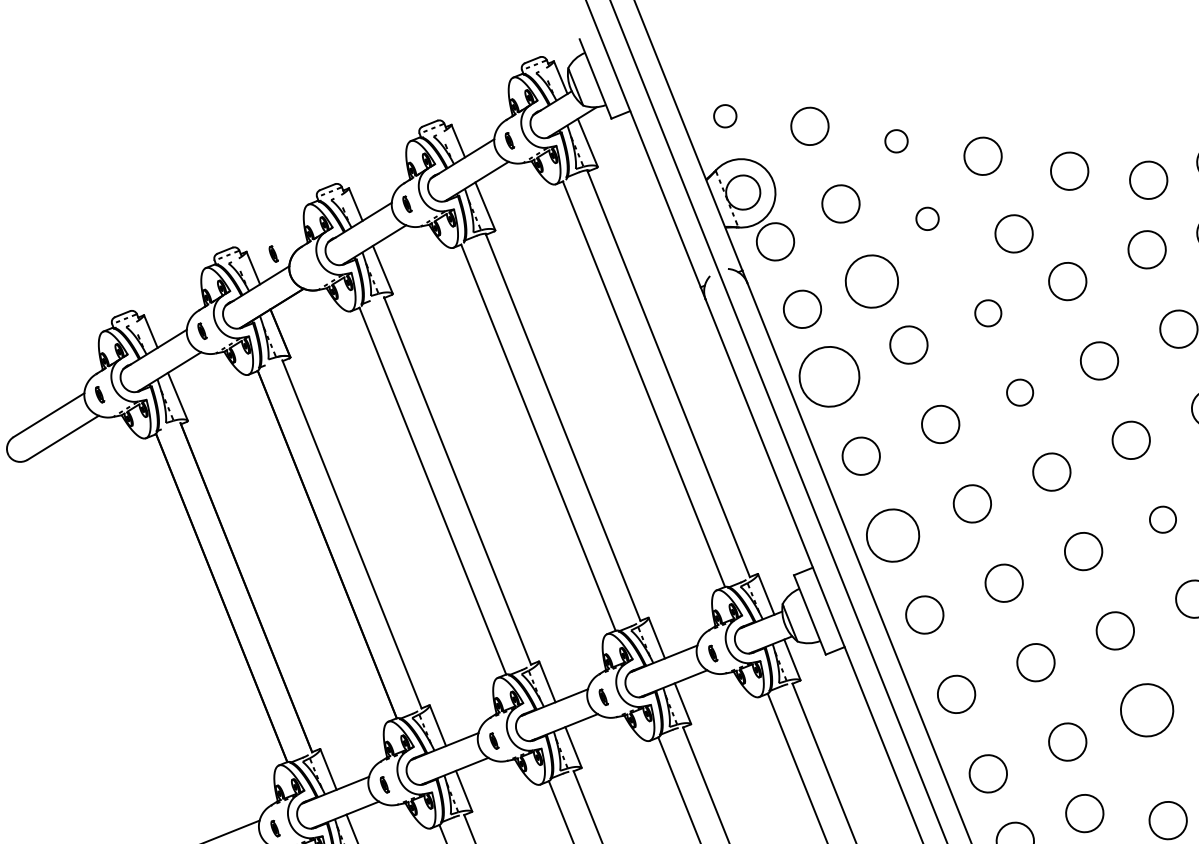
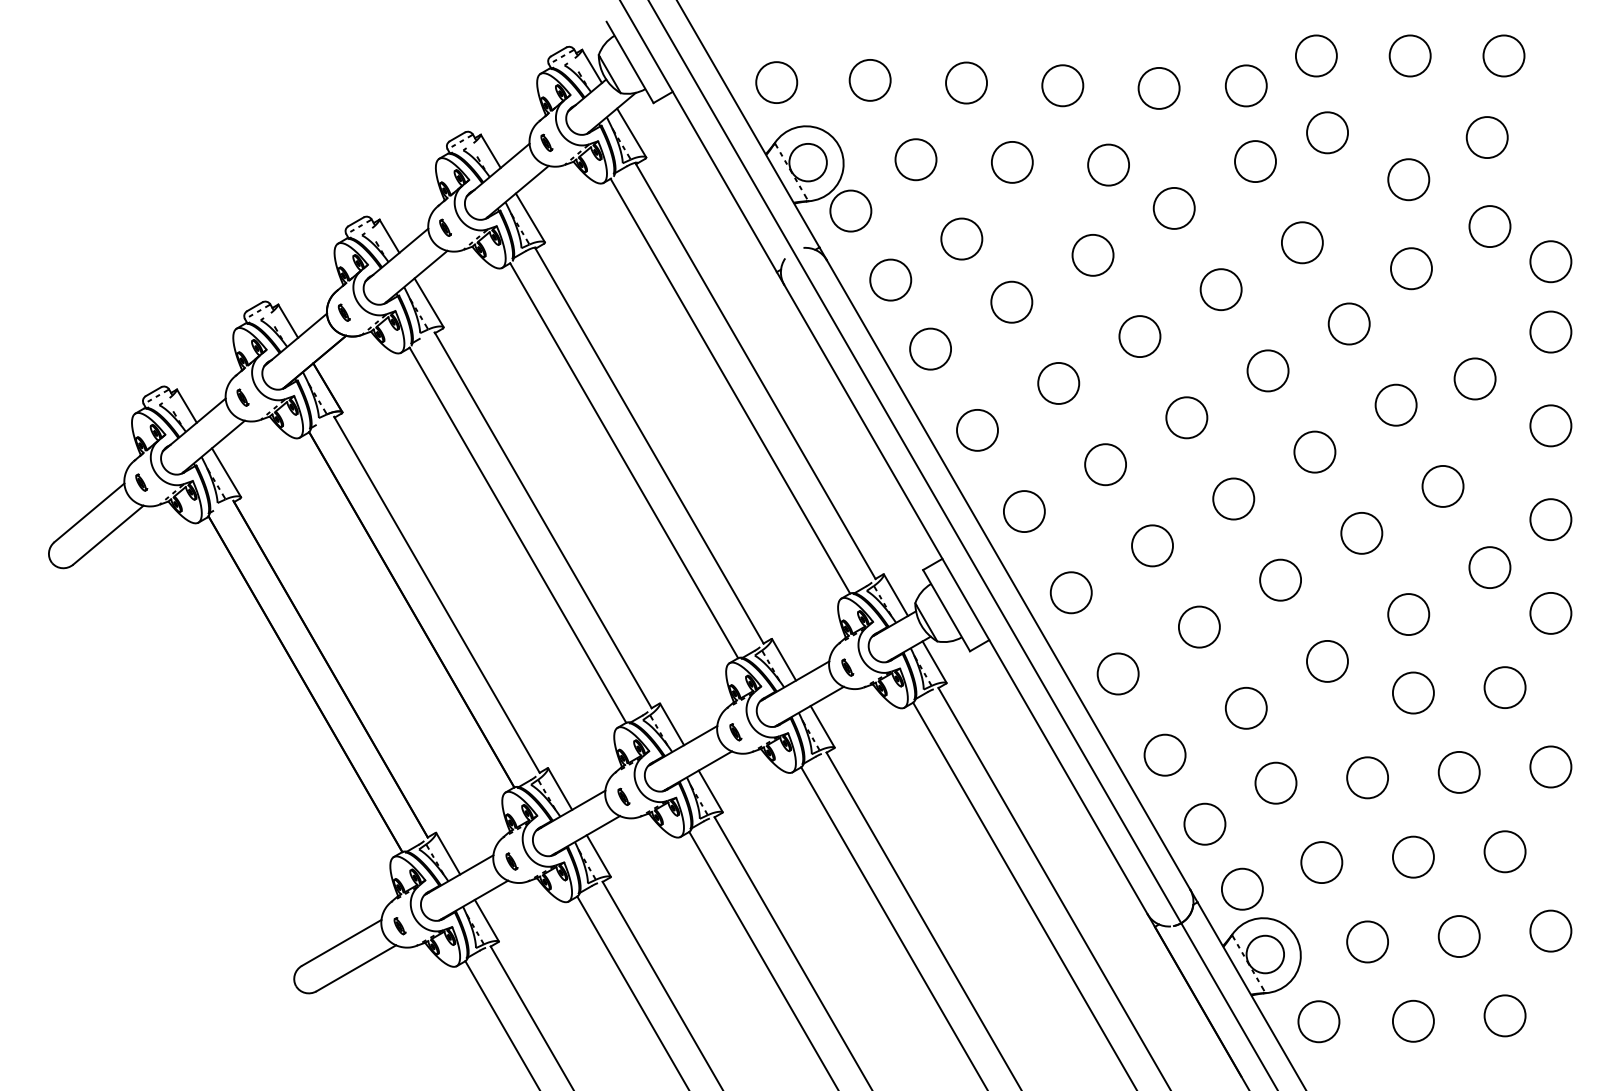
circle: (725, 116) -> (776, 82), size x1.67
circle: (896, 140) -> (966, 82), size x1.67
circle: (926, 217) -> (1011, 161), size x1.67
part: (273, 253) -> (343, 312), moved
circle: (871, 280) -> (961, 238), size x0.71
circle: (987, 313) -> (1092, 255), size x1.43
circle: (829, 376) -> (930, 348), size x0.62
circle: (1019, 392) -> (1139, 336), size x1.43
circle: (1162, 519) -> (1314, 451), size x1.43
circle: (892, 535) -> (1023, 511), size x0.71
circle: (1147, 710) -> (1327, 661), size x0.71

